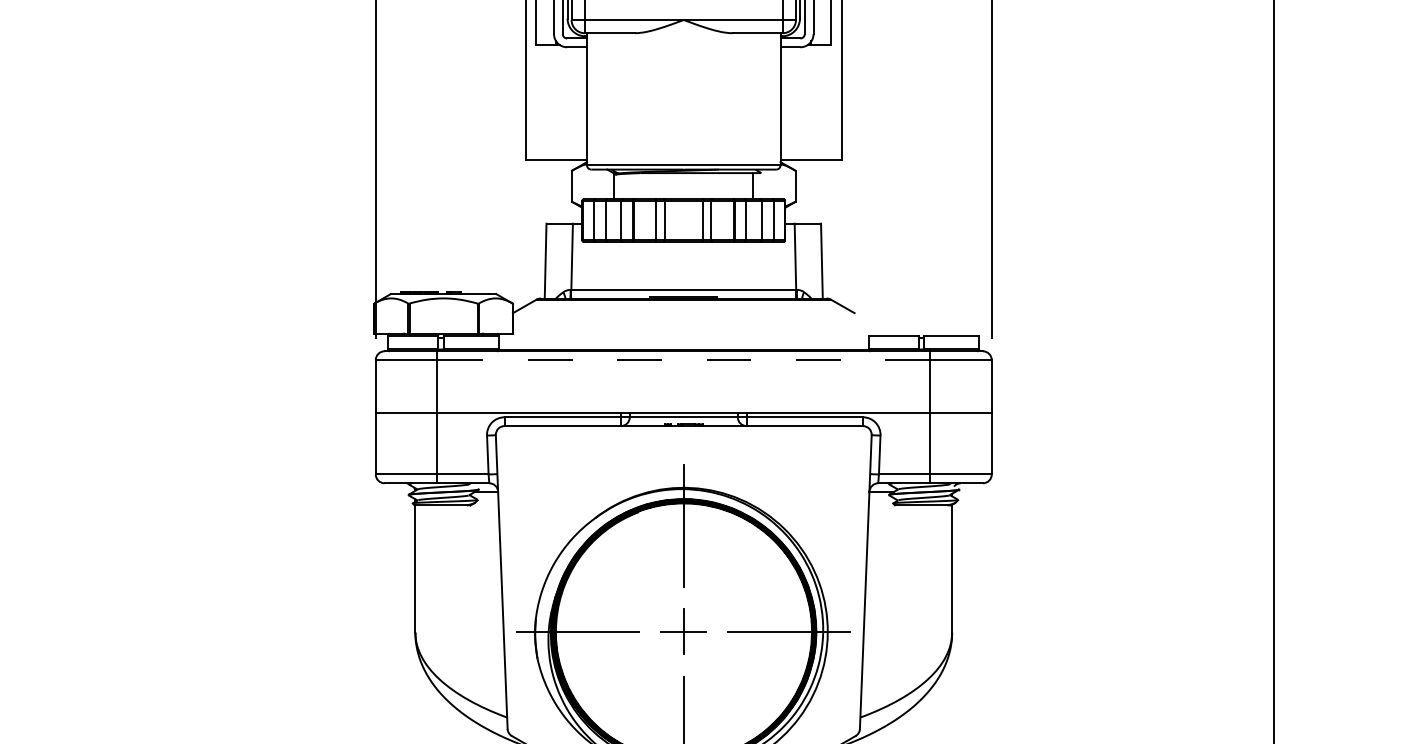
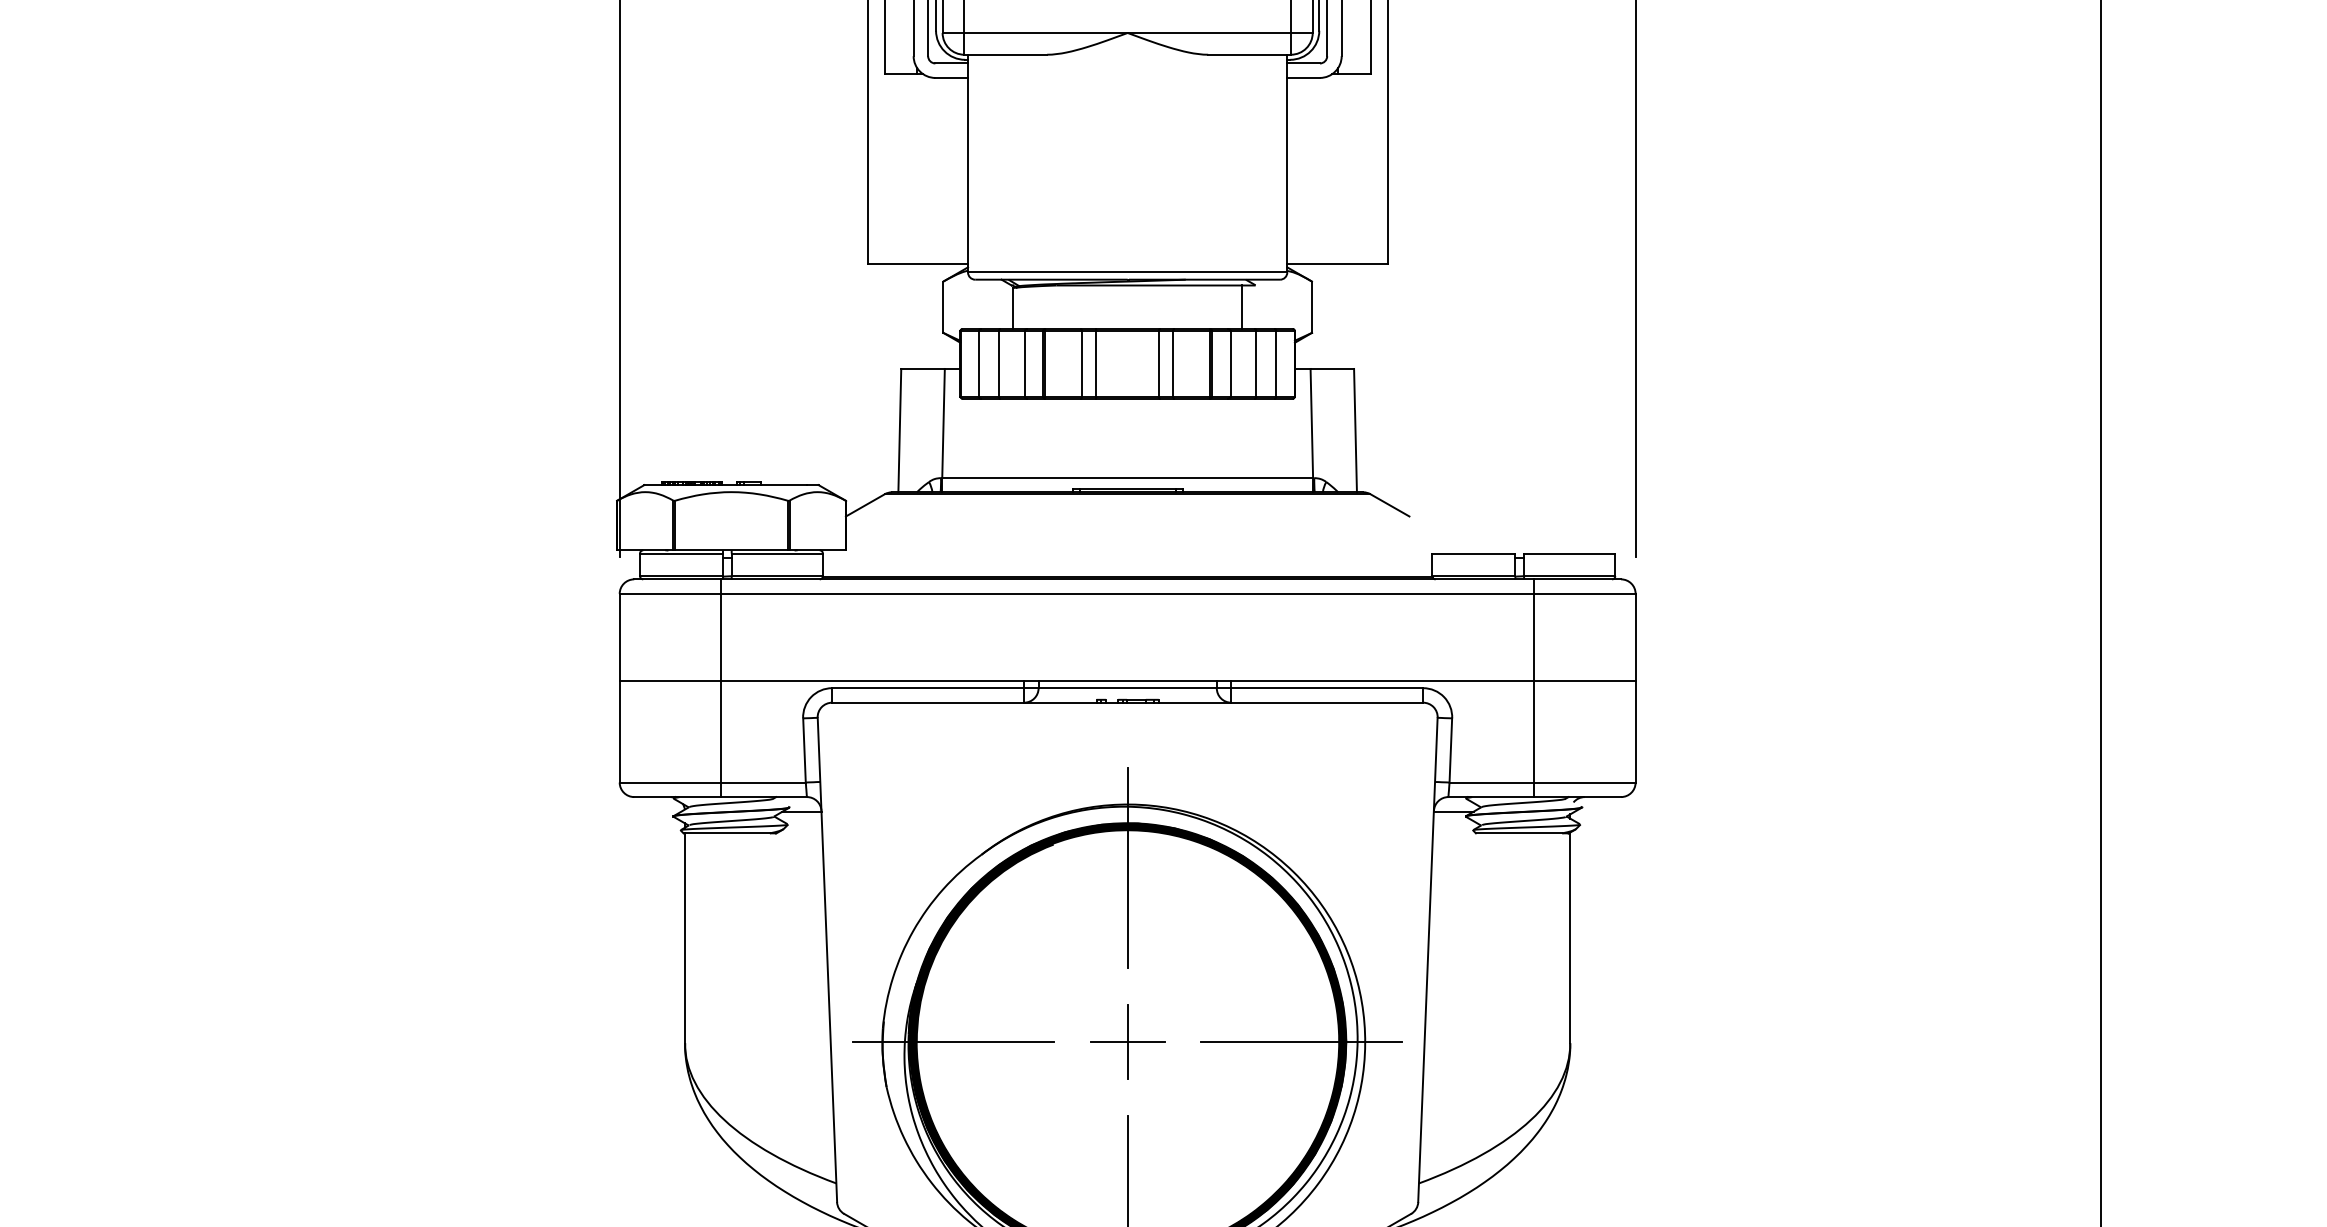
line: (683, 360) -> (1127, 594), dashed -> solid

